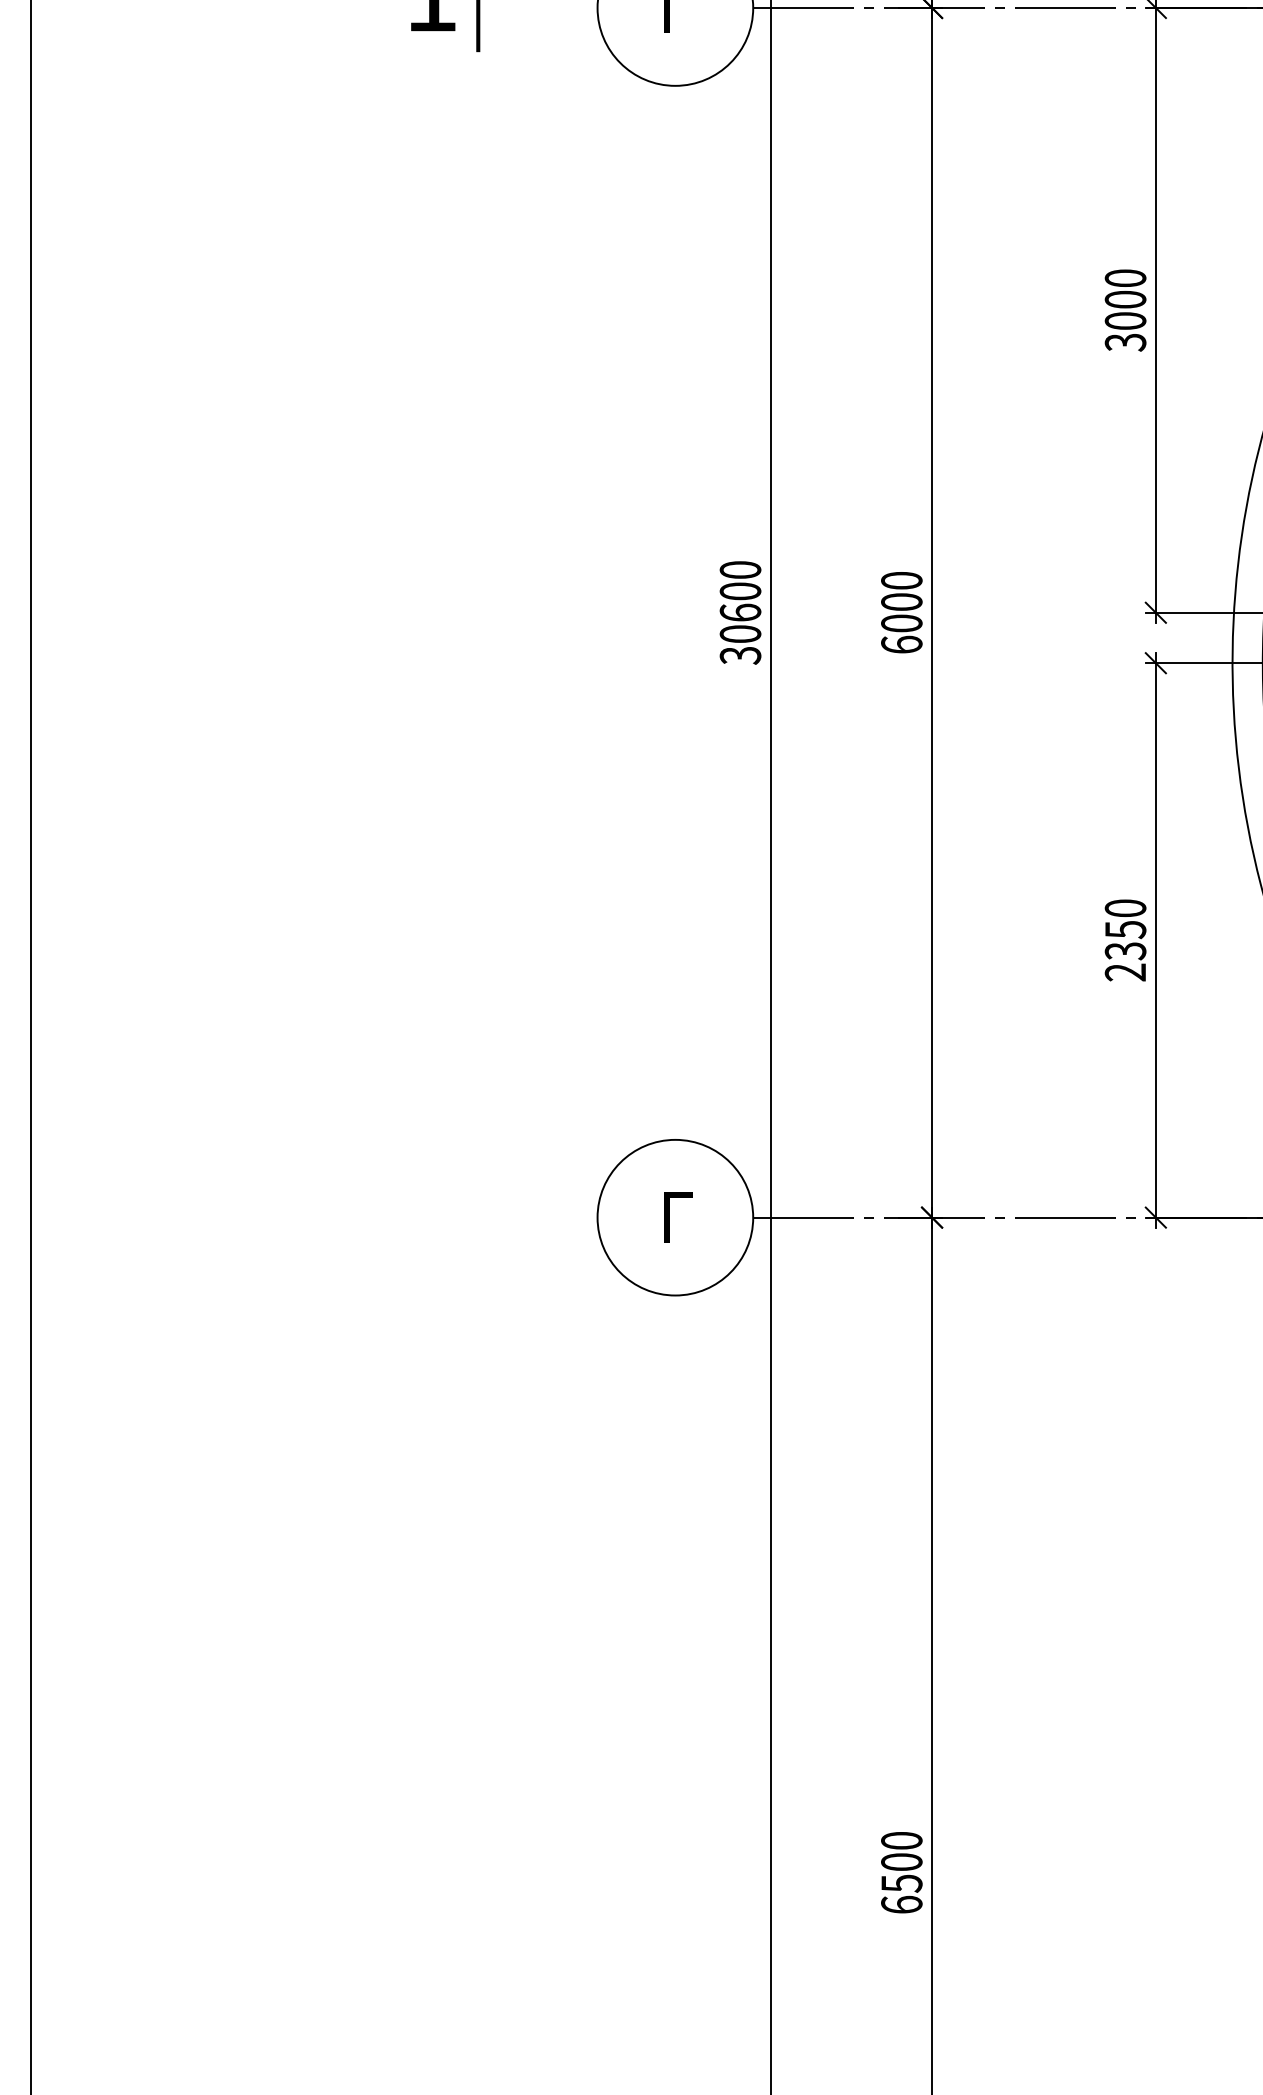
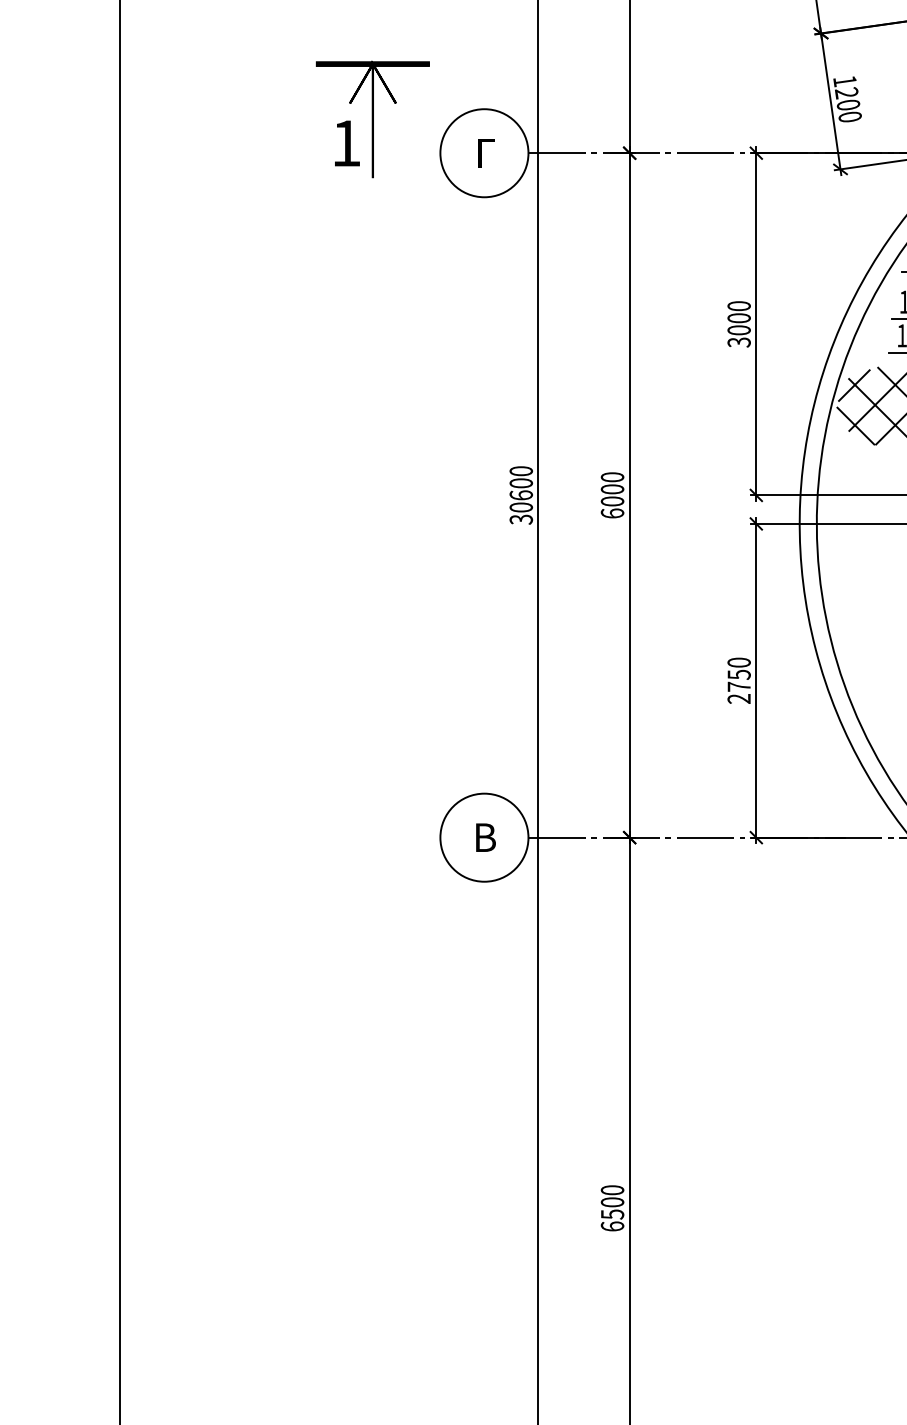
text: (1124, 950) -> (738, 686), 2350 -> 2750
text: (677, 1217) -> (485, 837), Г -> В

